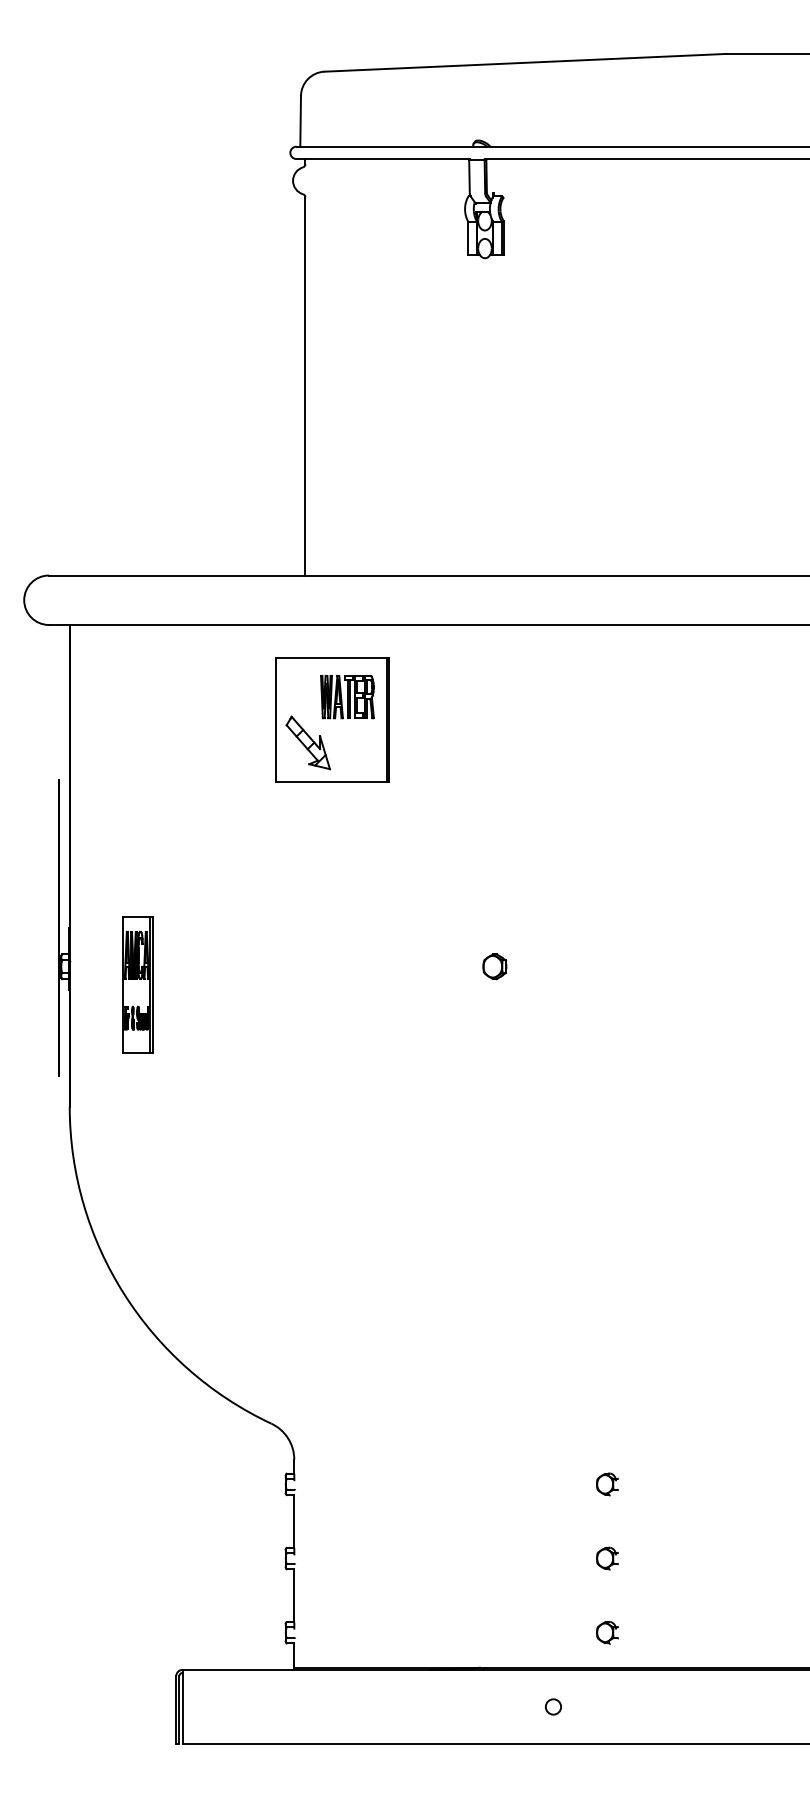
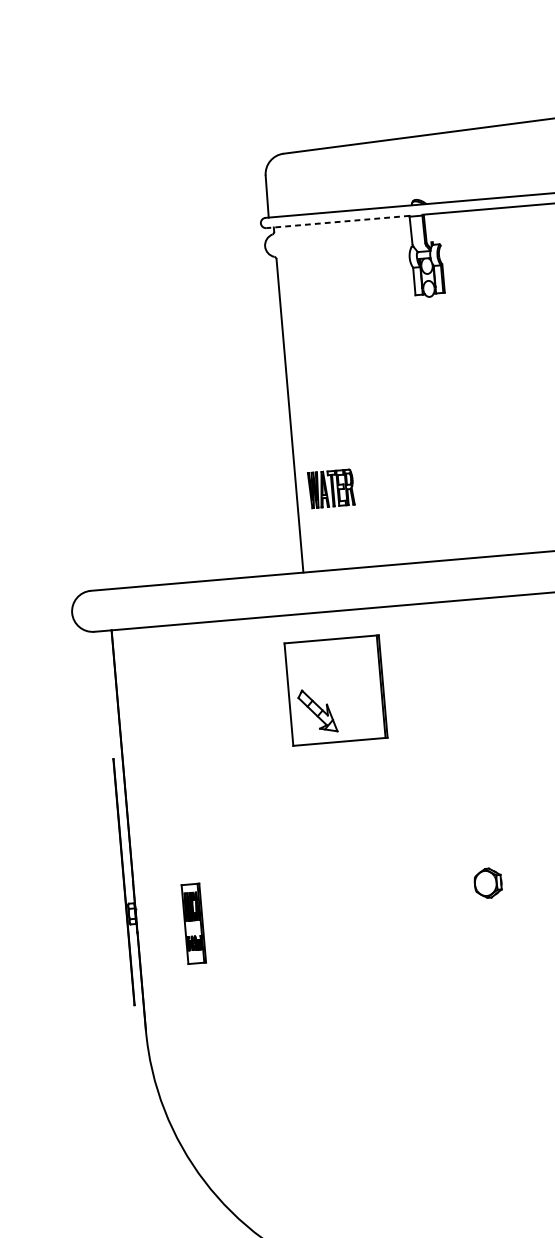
line: (382, 159) -> (337, 222), solid -> dashed
part: (347, 696) -> (331, 488), moved
part: (494, 966) -> (487, 883), size x1.4
part: (137, 984) -> (193, 923), size x0.7

